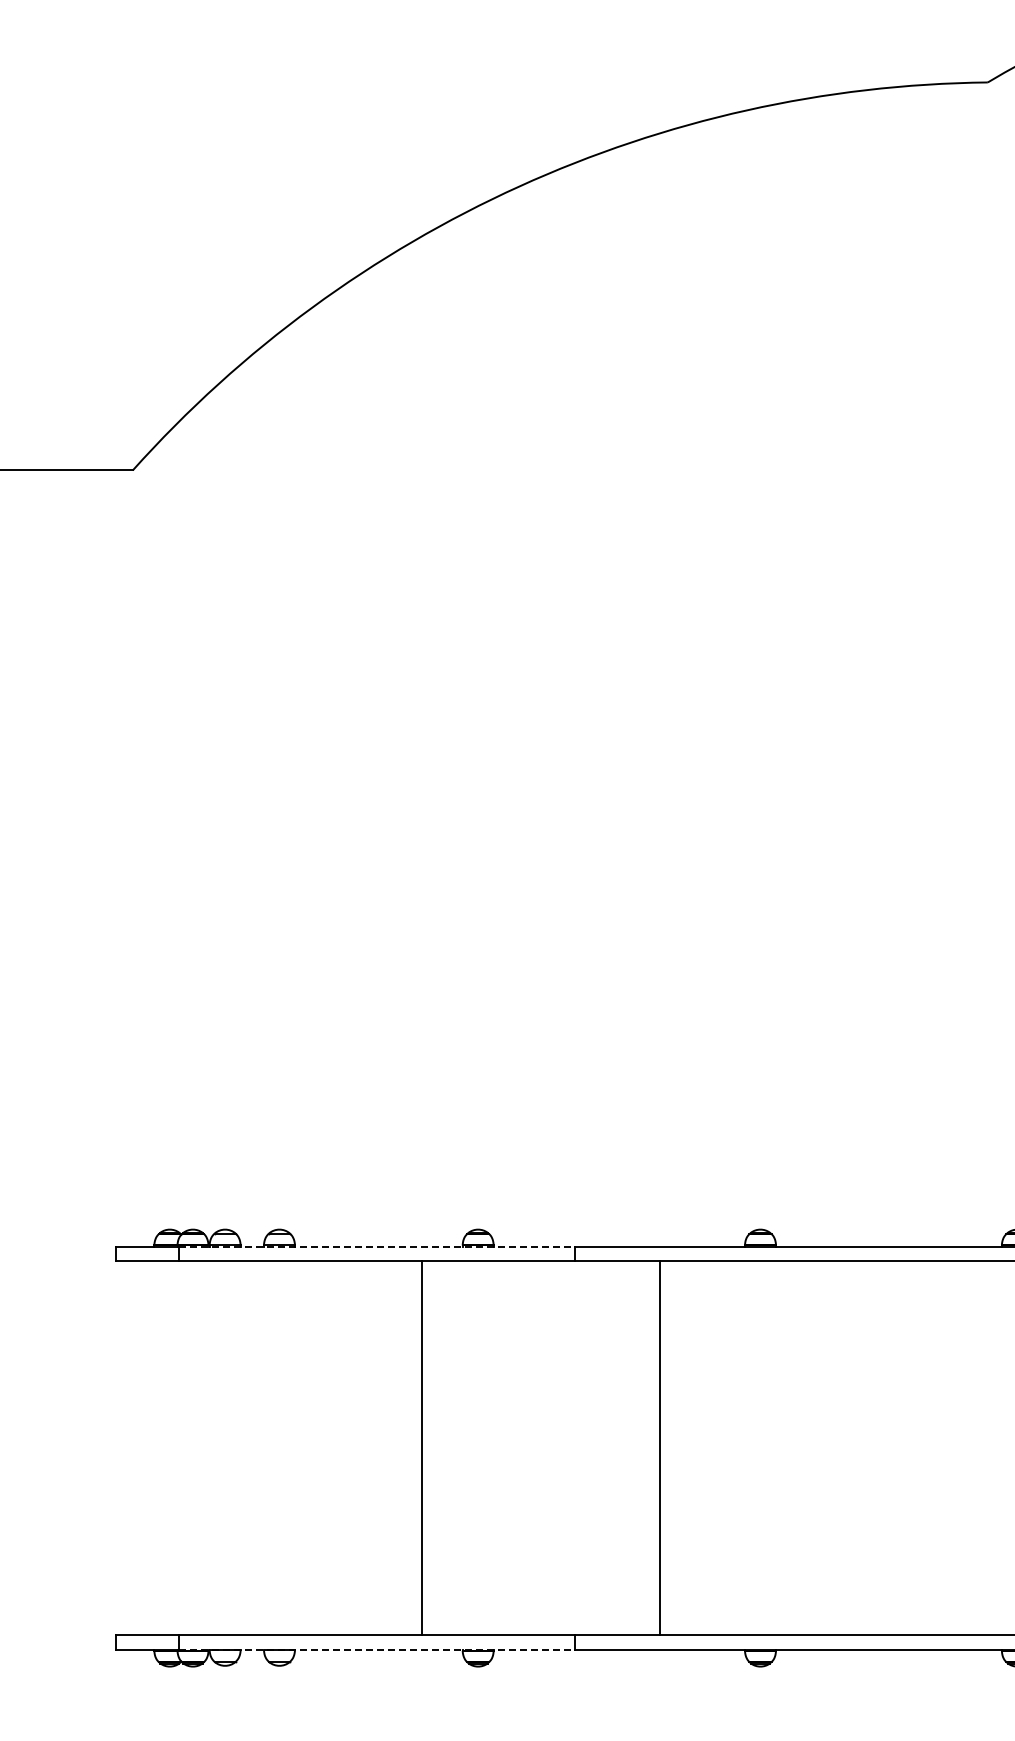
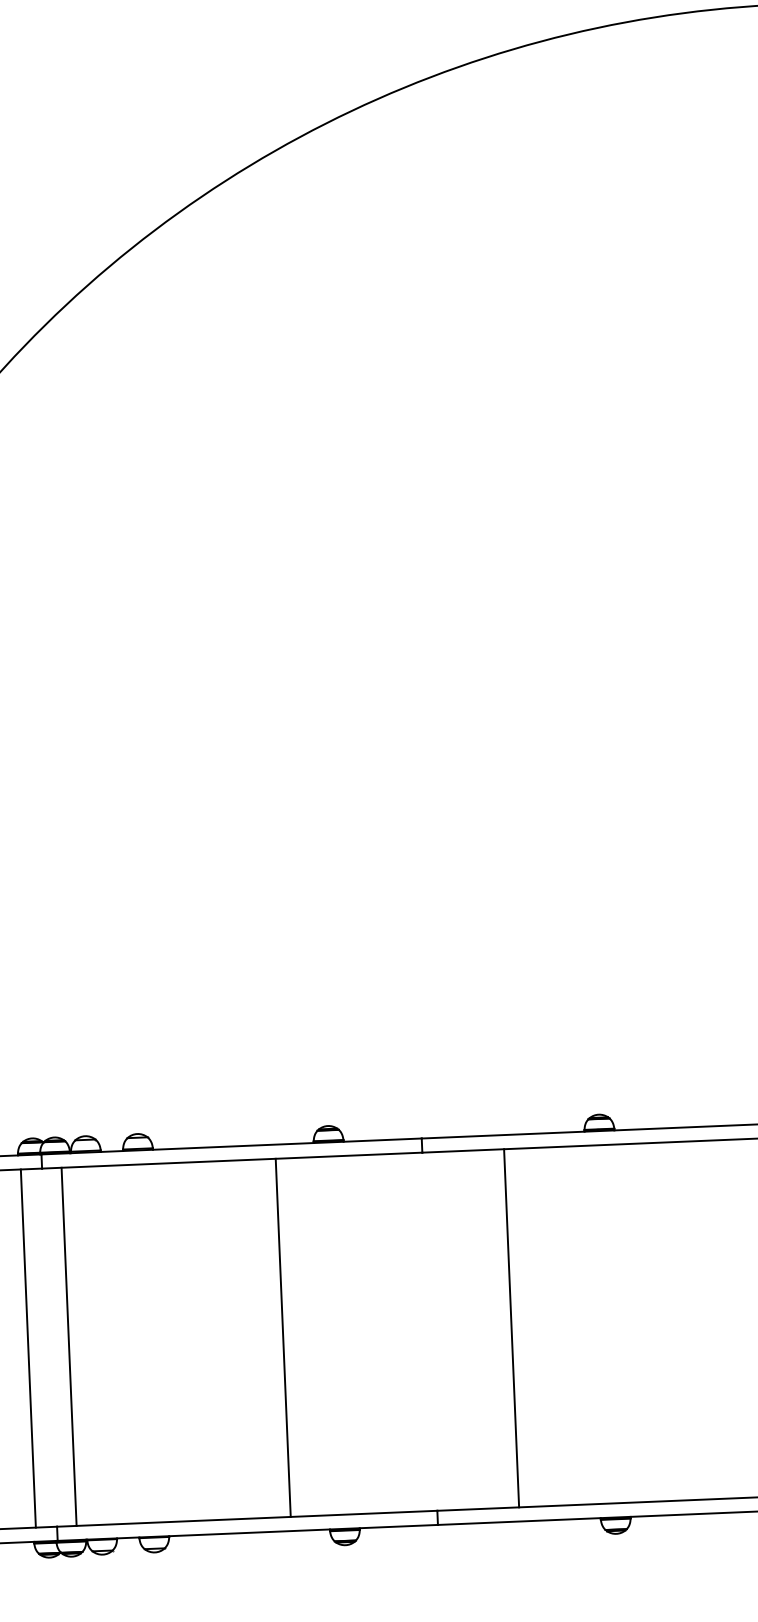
line: (377, 1246) -> (232, 1146), dashed -> solid
line: (156, 1447) -> (28, 1347), added
line: (199, 1447) -> (69, 1346), added
line: (377, 1649) -> (248, 1532), dashed -> solid

